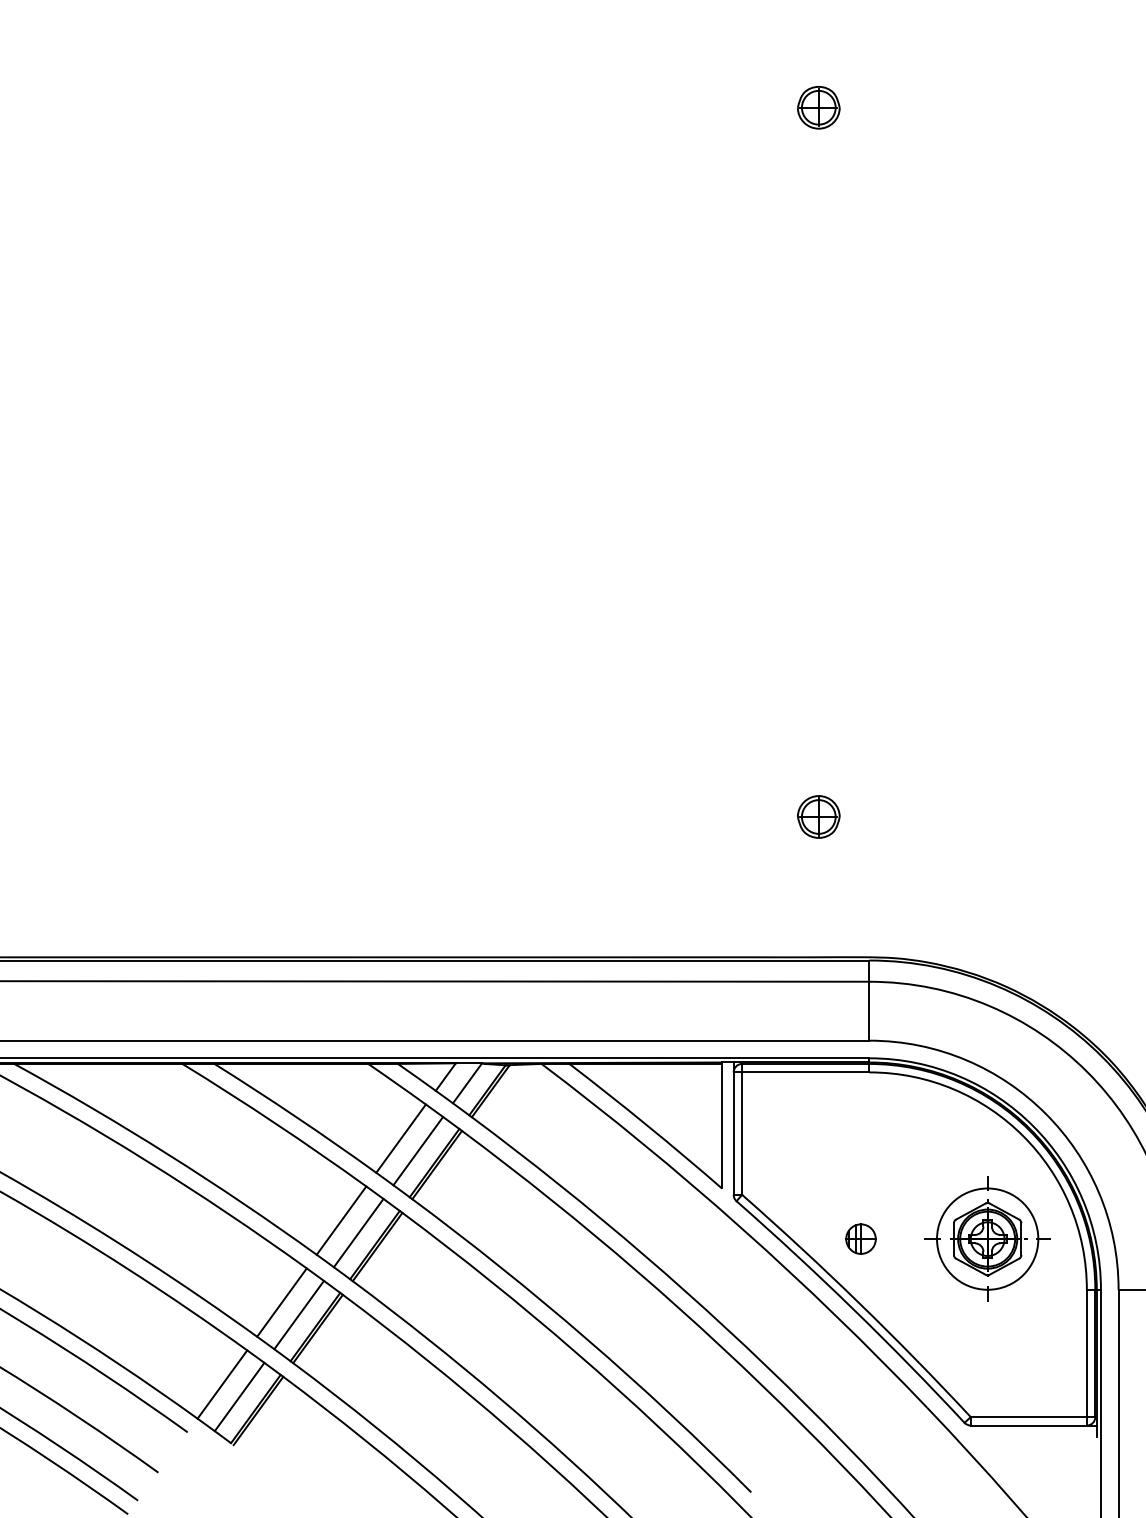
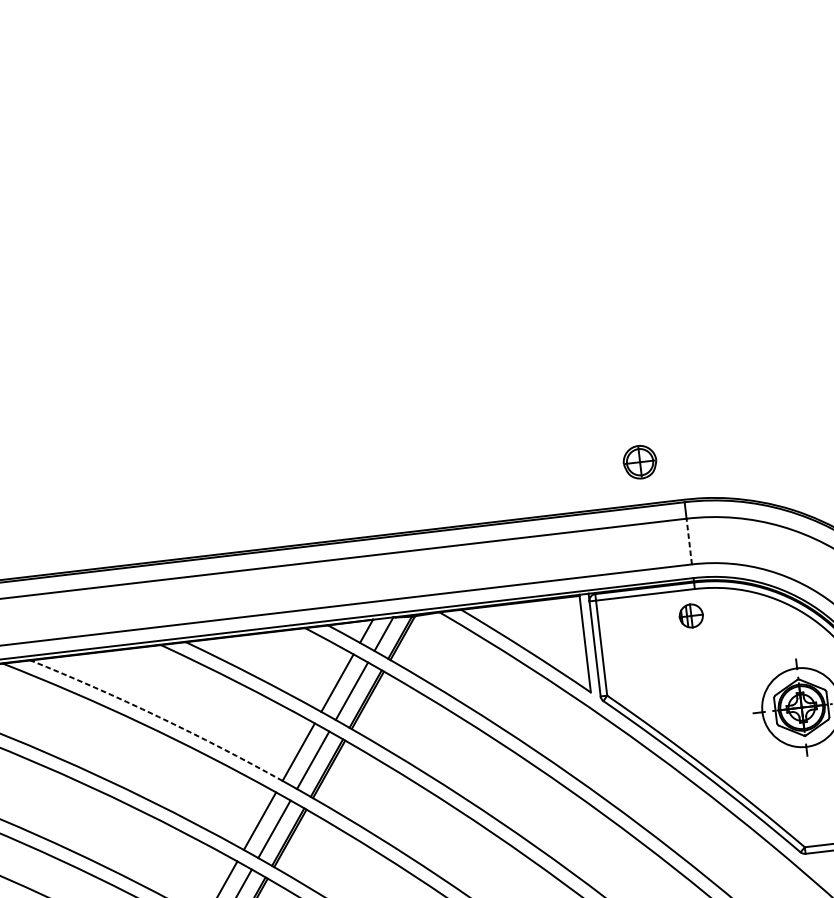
part: (818, 816) -> (639, 461), moved
line: (869, 1010) -> (689, 541), solid -> dashed
arc: (168, 1154) -> (158, 716), solid -> dashed
part: (860, 1238) -> (690, 615), moved

